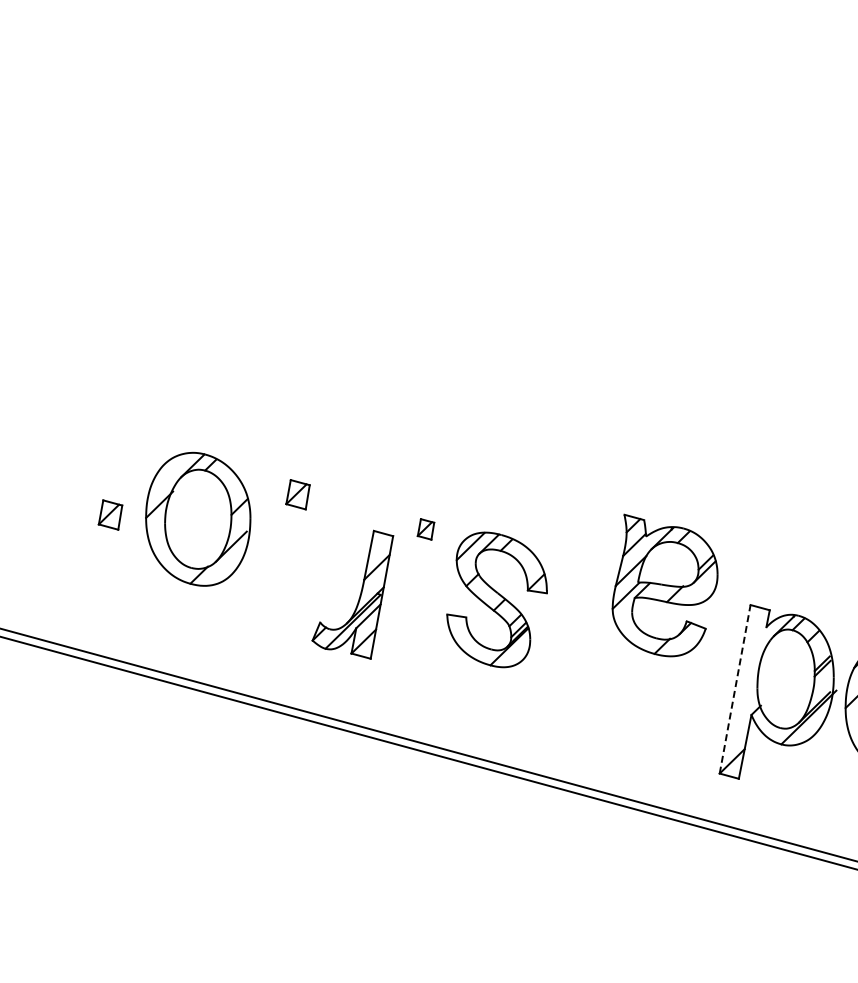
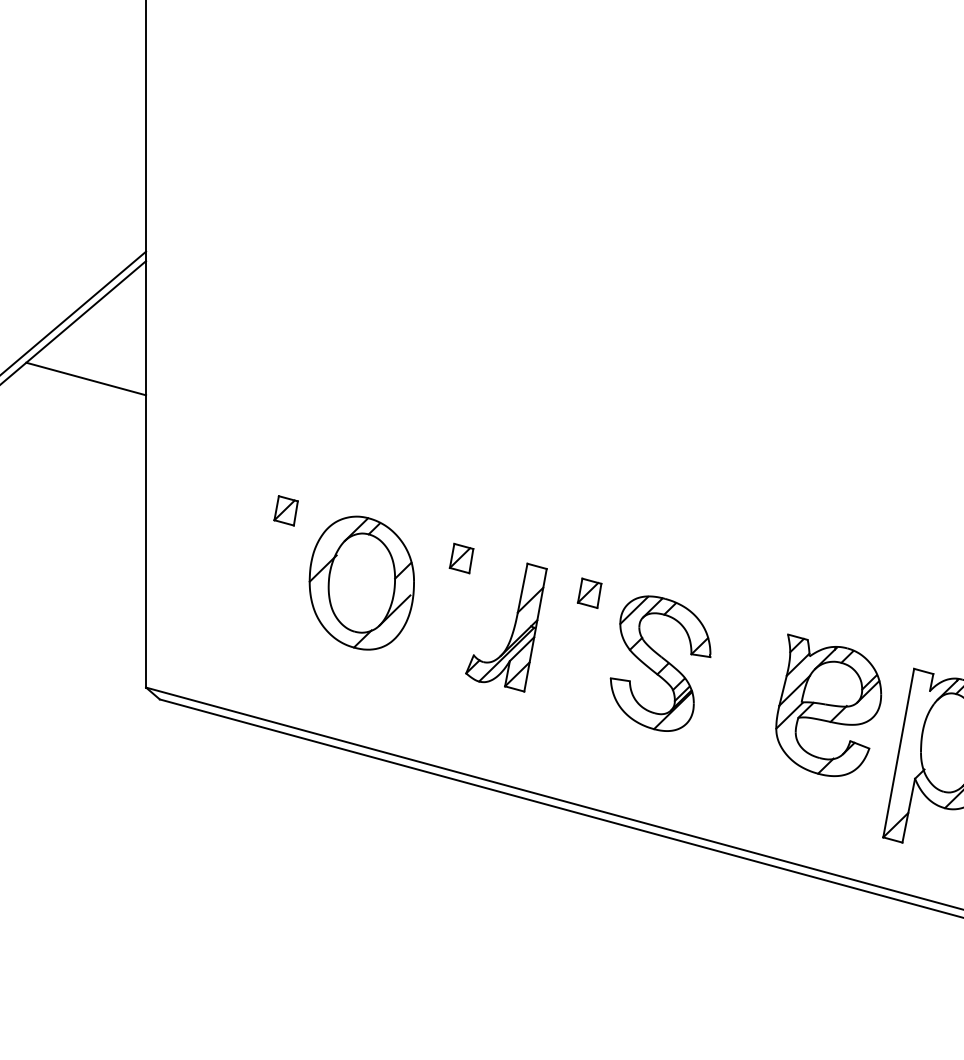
part: (109, 514) -> (285, 510), moved
part: (425, 528) -> (589, 592), size x1.43
part: (664, 584) -> (828, 704), moved
part: (358, 597) -> (512, 630), moved
line: (734, 689) -> (898, 753), dashed -> solid

